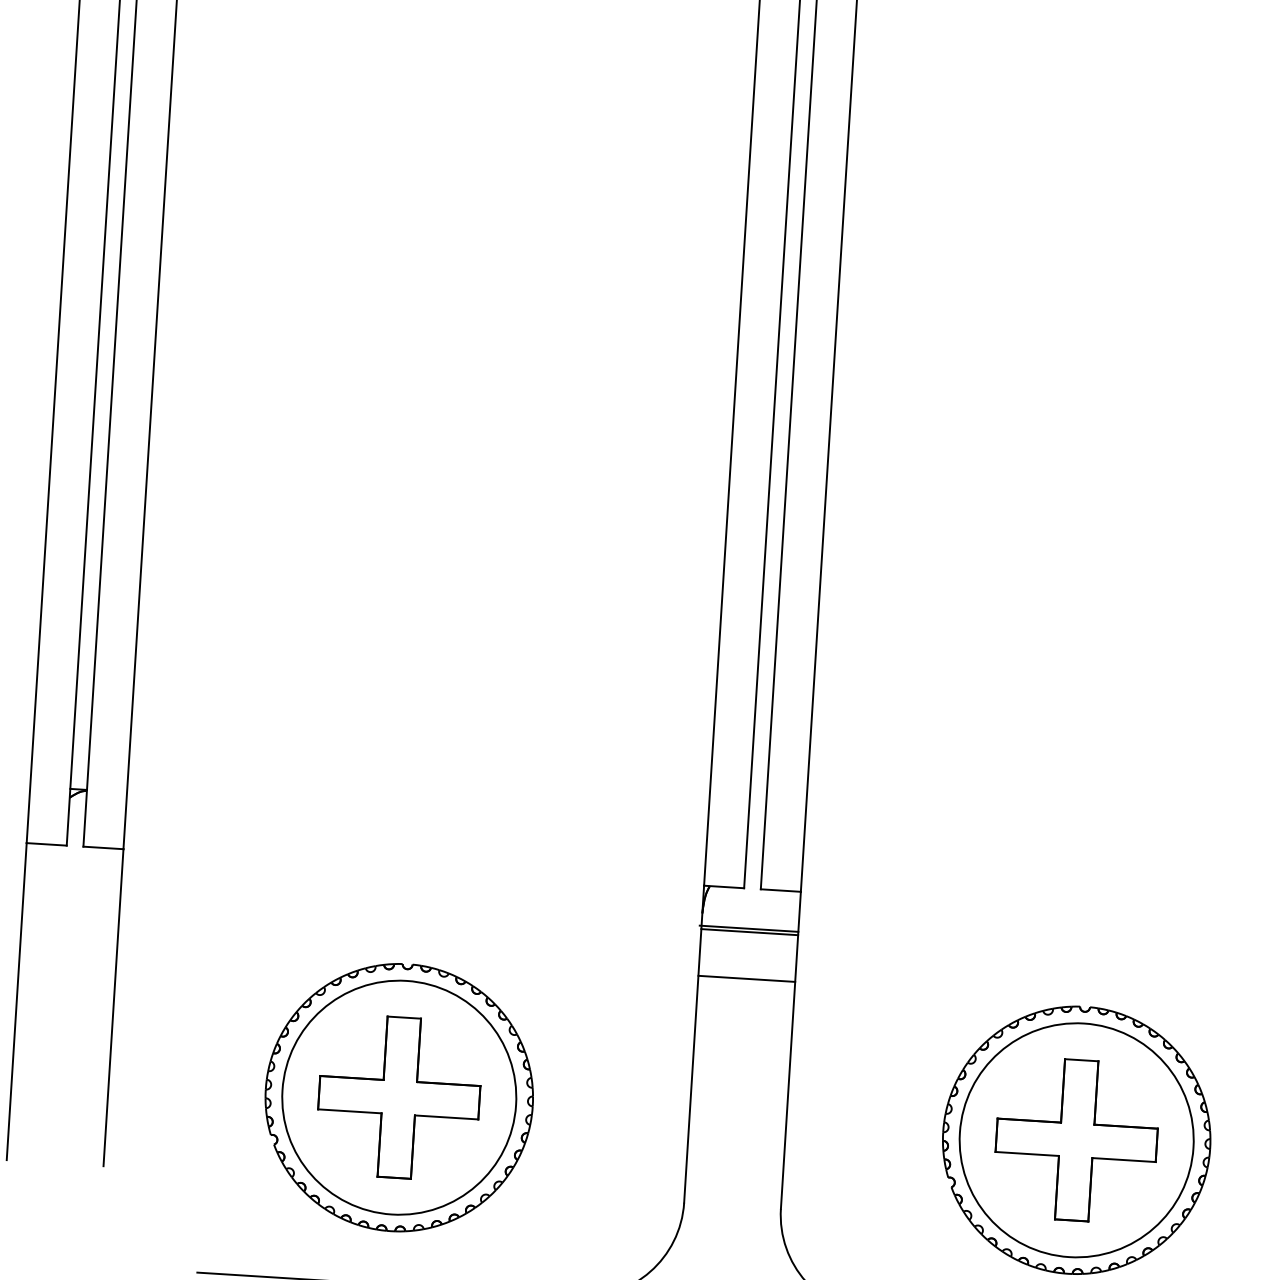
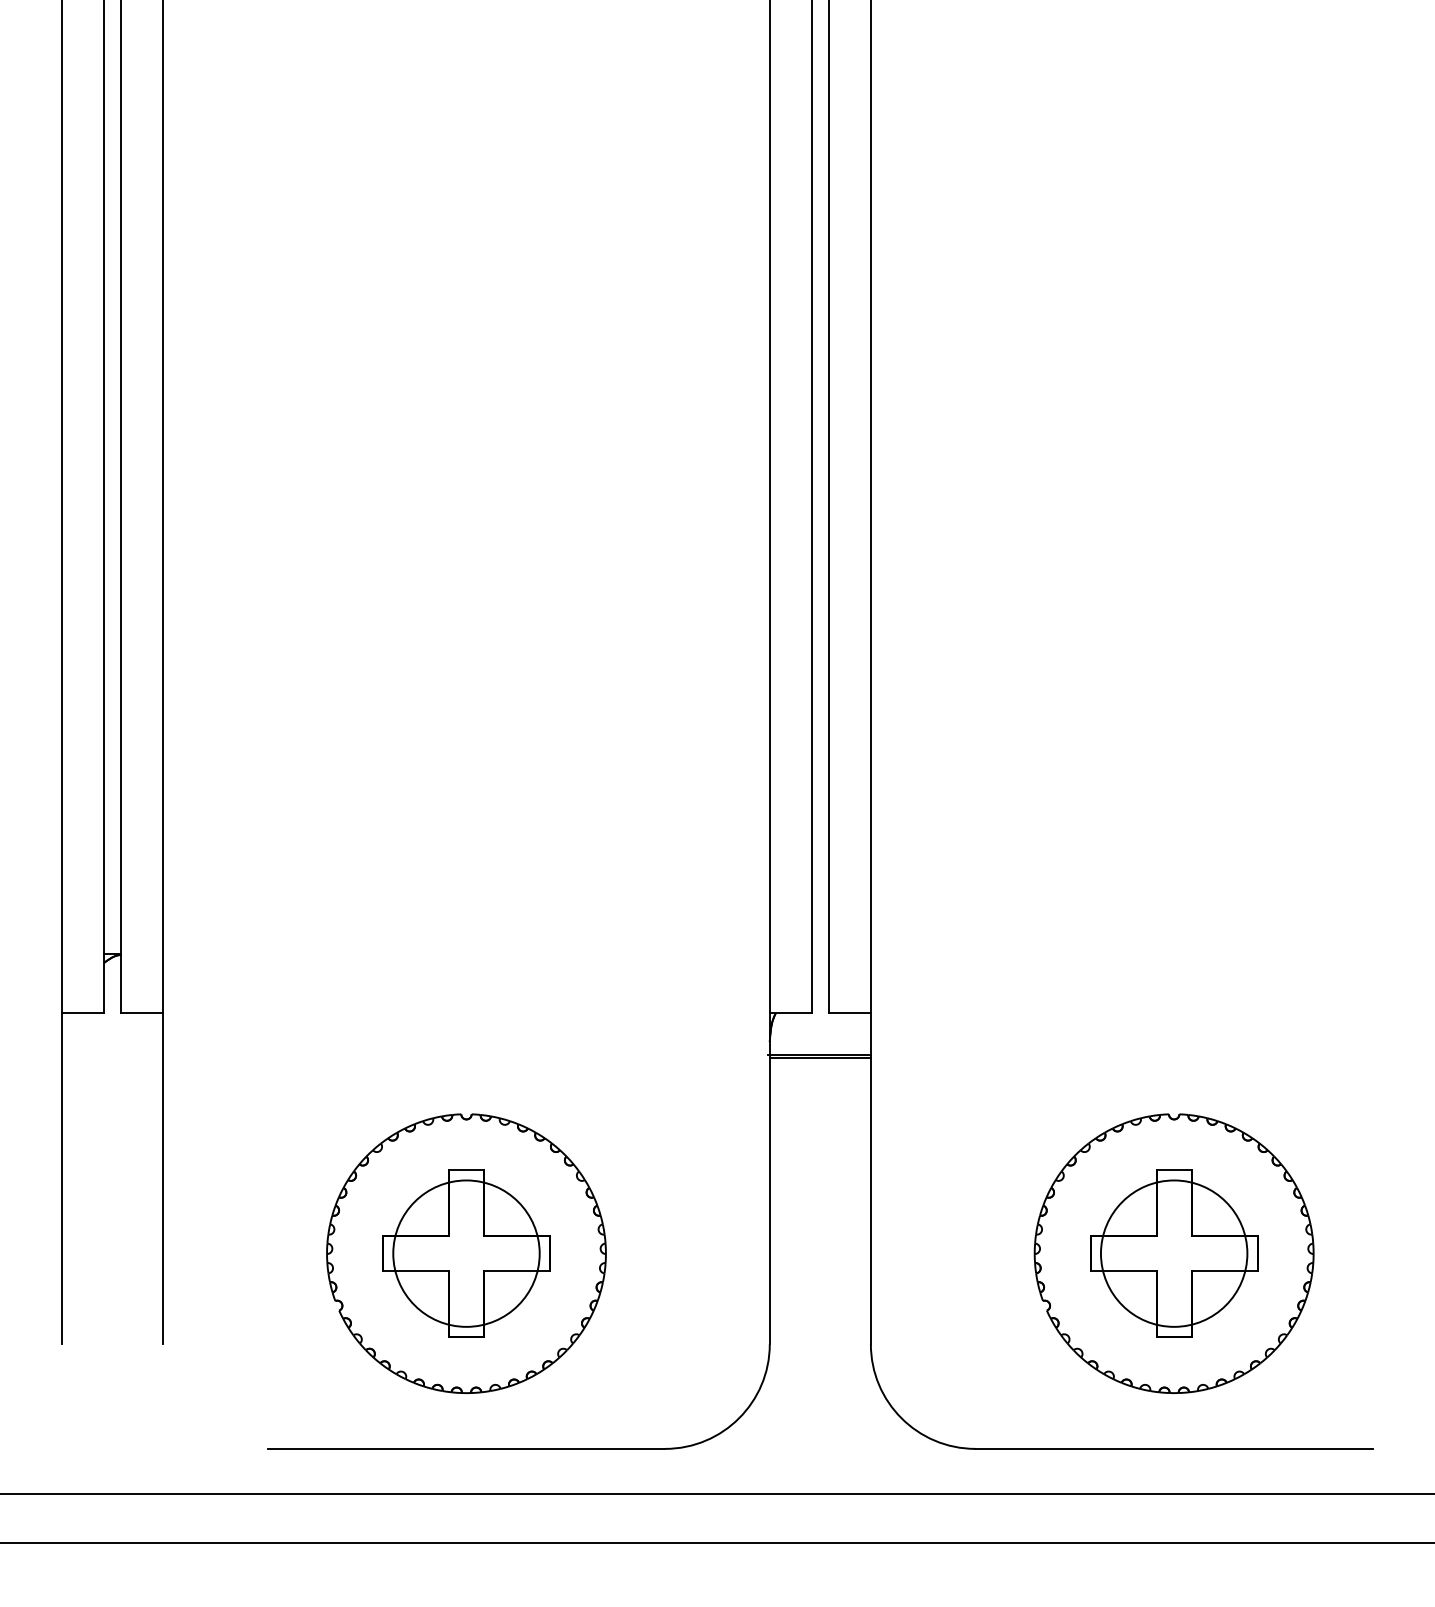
line: (746, 979) -> (819, 1107), removed
circle: (399, 1097) -> (466, 1253), size x0.6
circle: (1077, 1140) -> (1174, 1253), size x0.6

